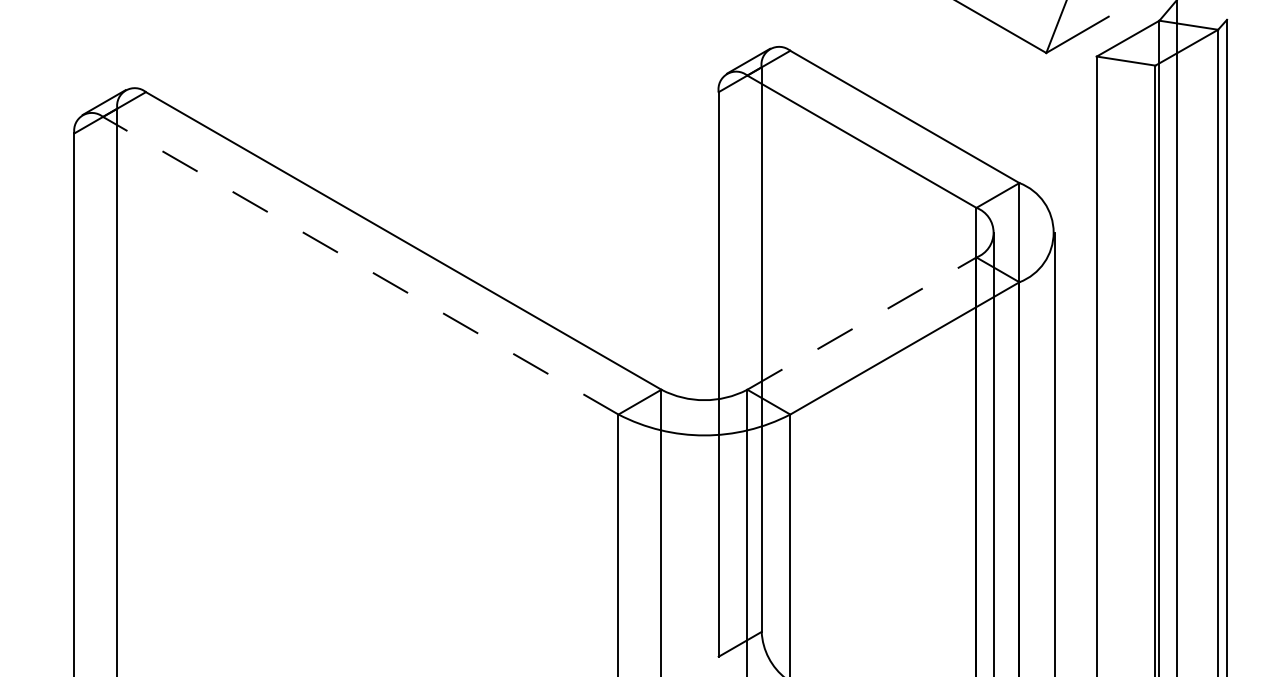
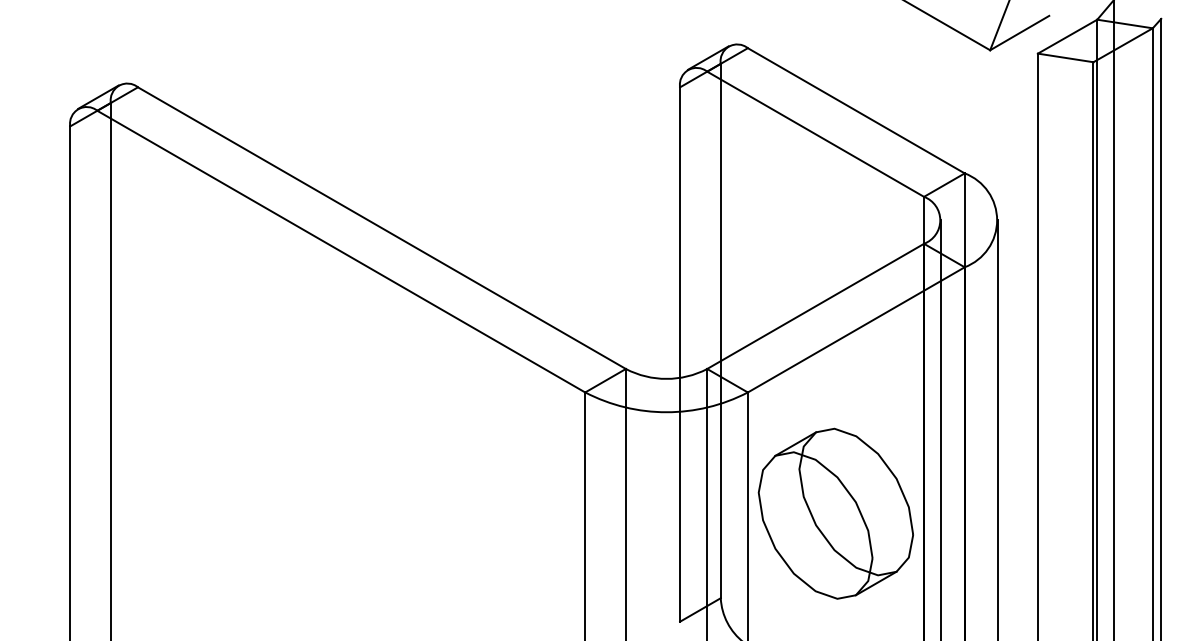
line: (360, 265) -> (341, 251), dashed -> solid
line: (862, 323) -> (816, 306), dashed -> solid
part: (882, 542) -> (835, 513), added

